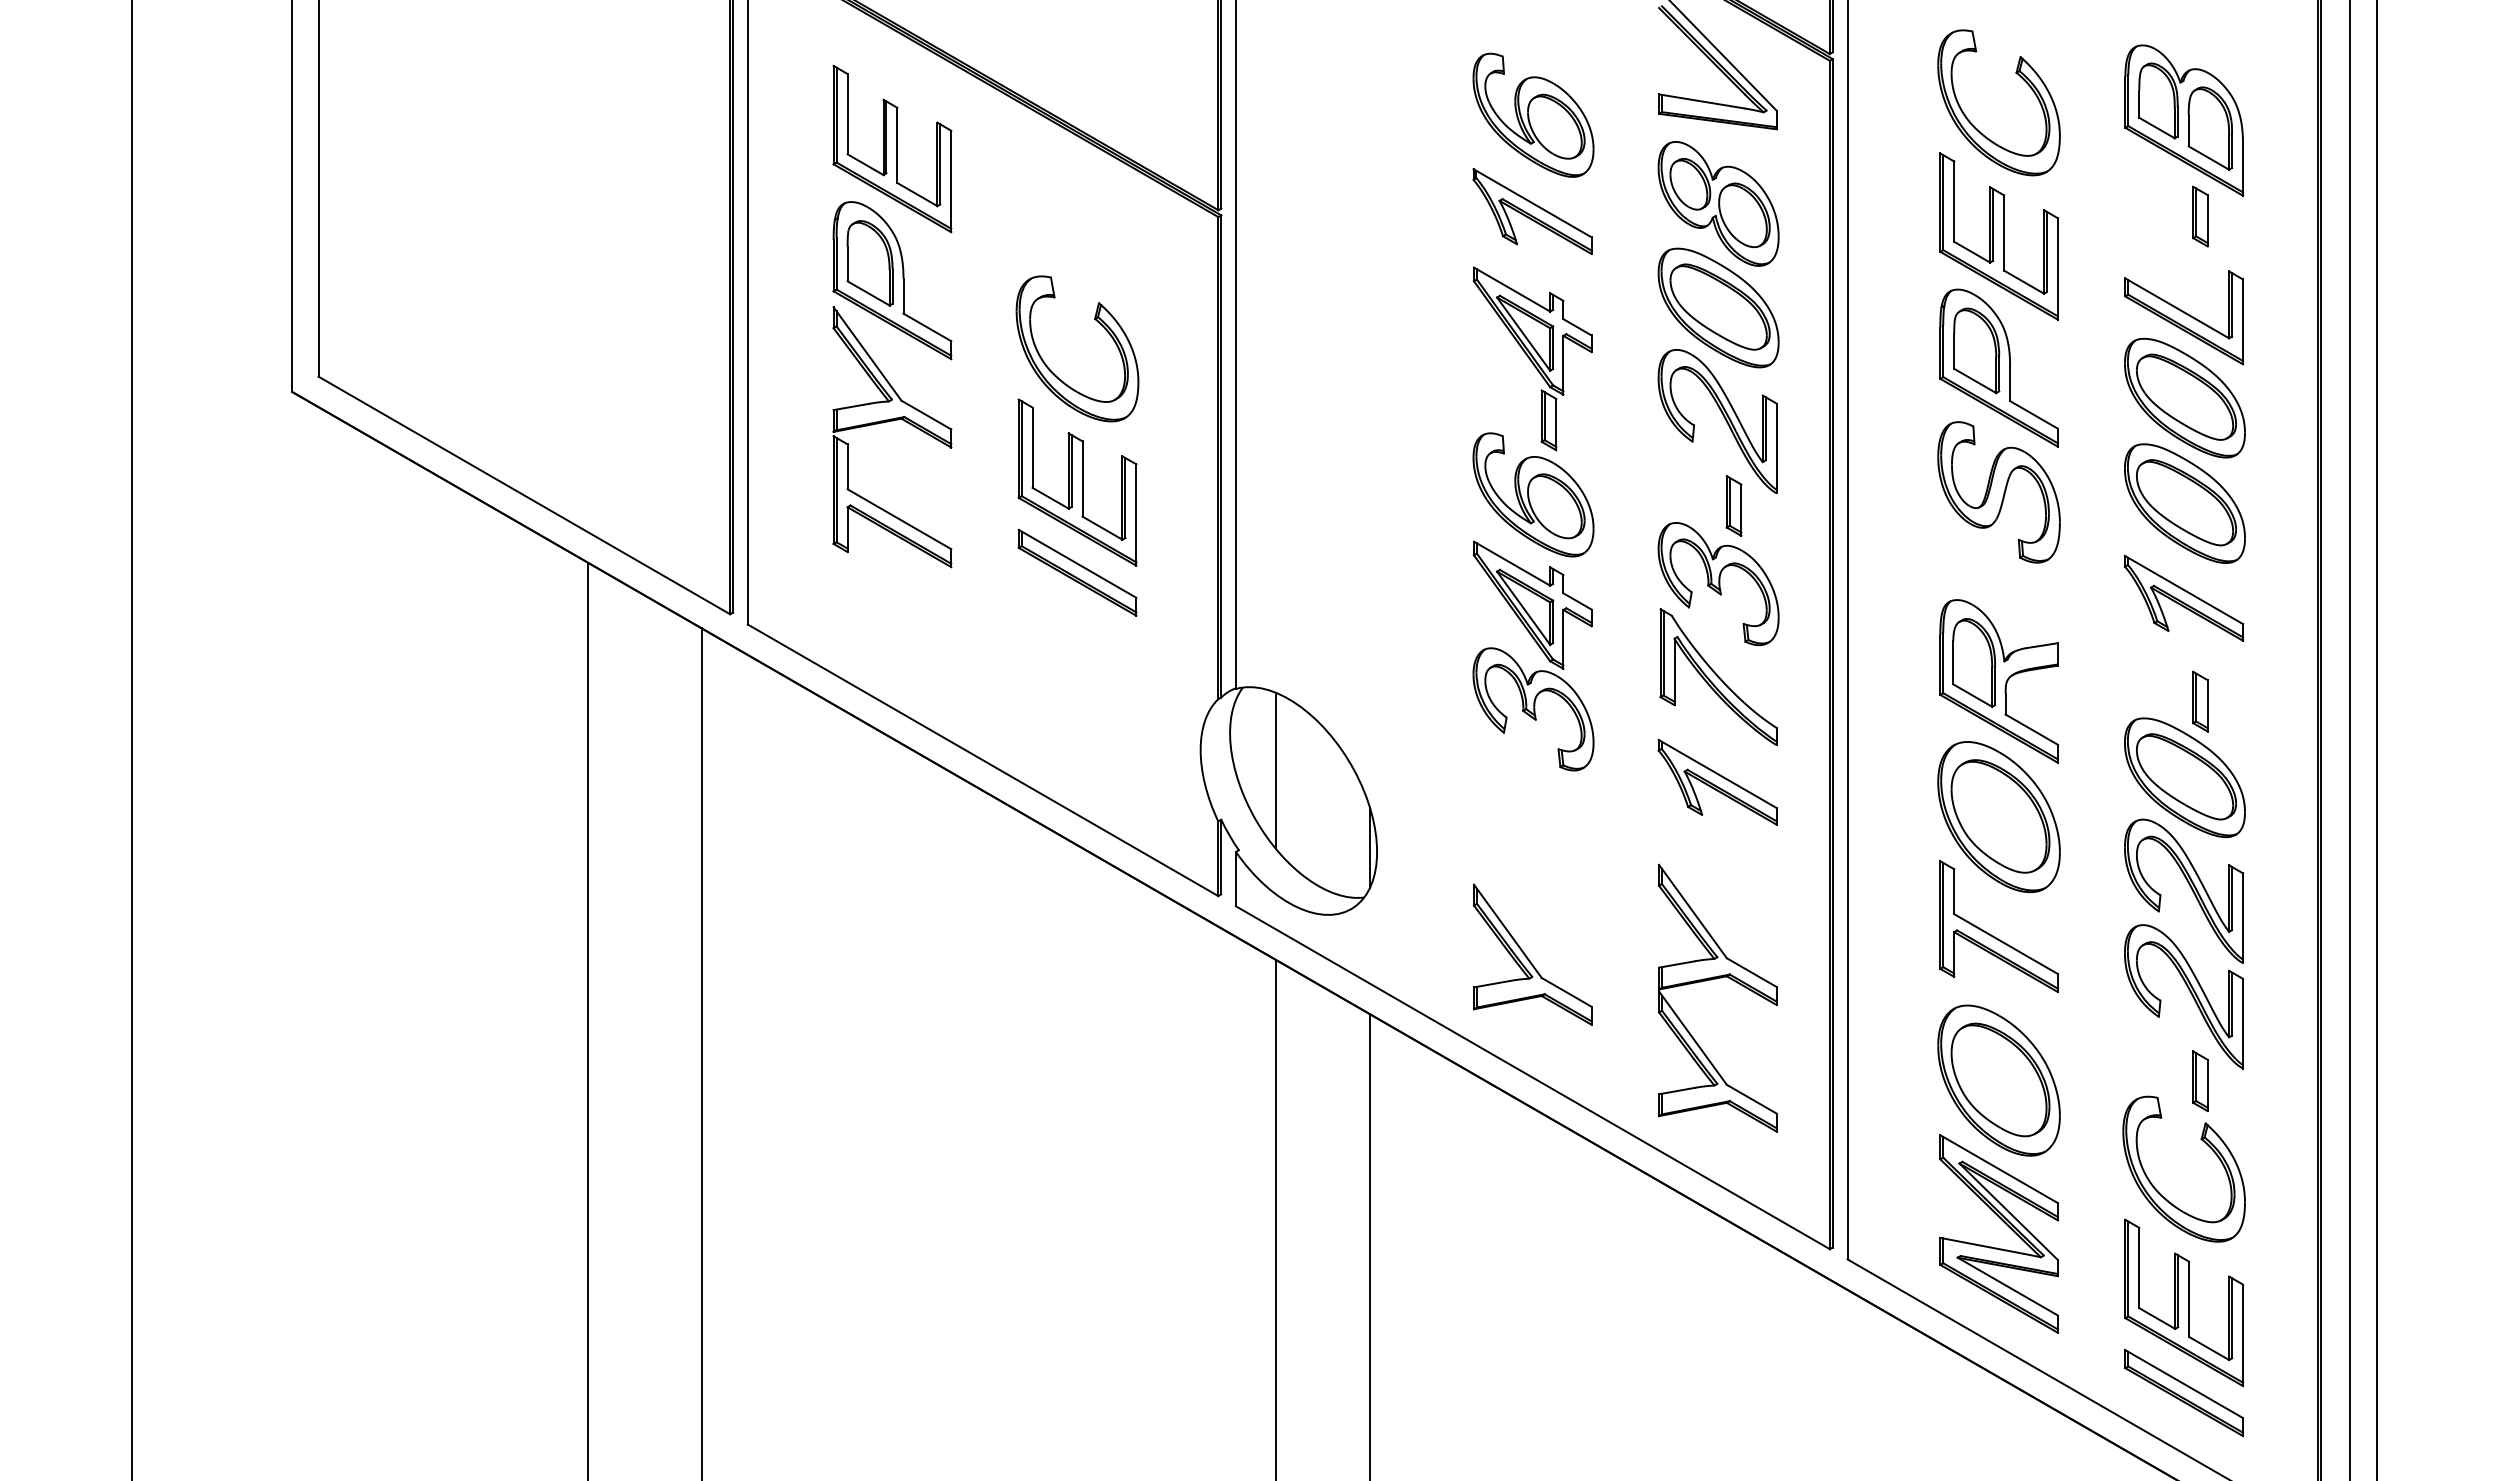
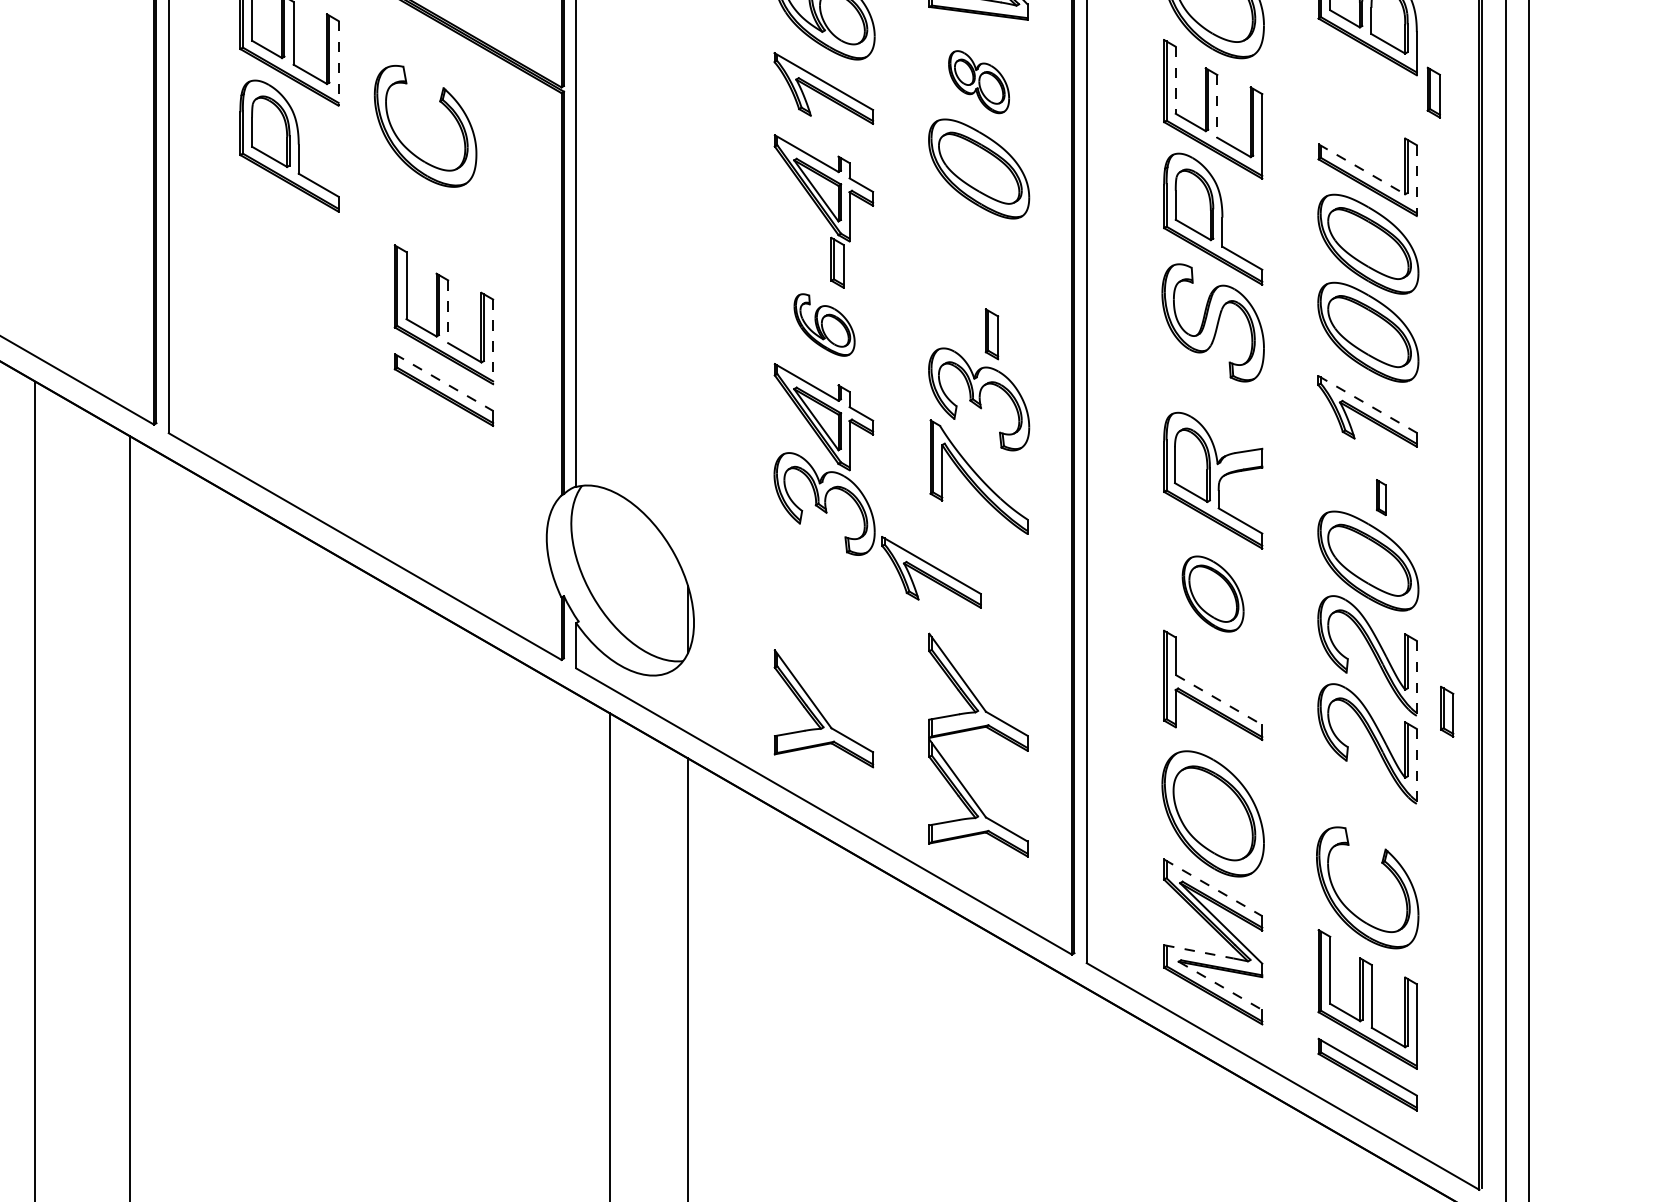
line: (951, 181) -> (338, 63), solid -> dashed
line: (1954, 202) -> (1175, 80), solid -> dashed
part: (1718, 203) -> (979, 81), size x0.6
part: (2200, 216) -> (1433, 92), moved
line: (2004, 232) -> (1217, 105), solid -> dashed
line: (2177, 308) -> (1362, 169), solid -> dashed
line: (2243, 322) -> (1417, 181), solid -> dashed
part: (1098, 323) -> (443, 105), moved
part: (1723, 417) -> (983, 260), removed
part: (888, 422) -> (286, 264), removed
line: (1082, 479) -> (448, 312), solid -> dashed
part: (1533, 494) -> (824, 324), size x0.6
line: (1136, 515) -> (493, 342), solid -> dashed
line: (1077, 563) -> (443, 382), solid -> dashed
line: (2184, 590) -> (1367, 404), solid -> dashed
part: (2200, 701) -> (1381, 497), size x0.7
line: (1275, 770) -> (609, 555), removed
part: (1717, 781) -> (931, 571), moved
part: (1998, 817) -> (1212, 594), size x0.6
line: (2243, 918) -> (1417, 678), solid -> dashed
line: (2006, 944) -> (1219, 700), solid -> dashed
line: (2243, 1023) -> (1417, 766), solid -> dashed
part: (2200, 1081) -> (1447, 711), moved
line: (1999, 1169) -> (1213, 888), solid -> dashed
line: (1982, 1245) -> (1199, 951), solid -> dashed
line: (2007, 1286) -> (1220, 985), solid -> dashed

